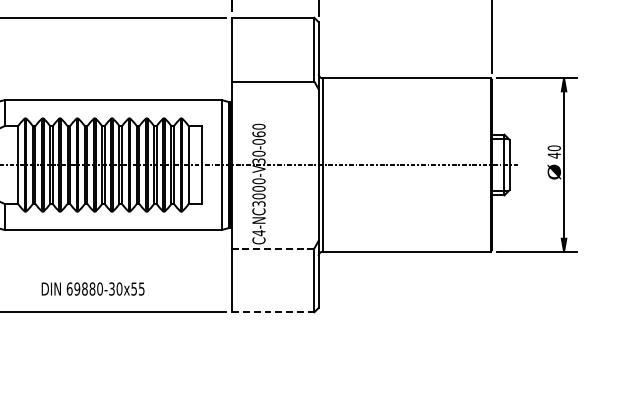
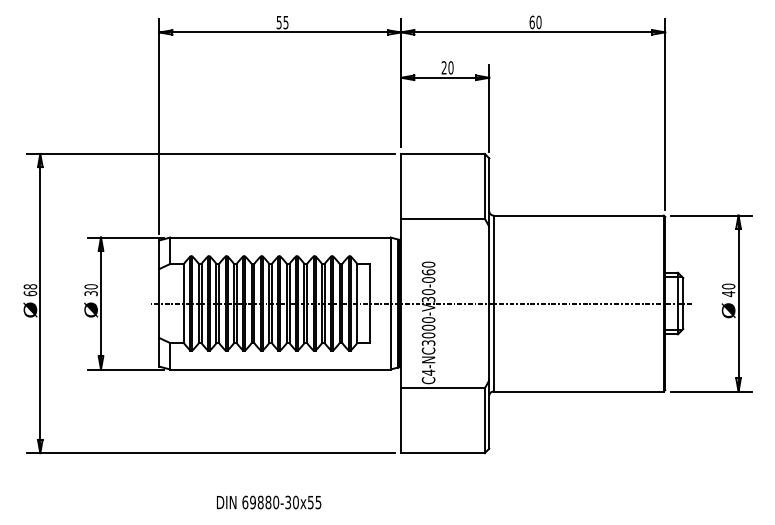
line: (273, 248) -> (443, 388), dashed -> solid
text: (93, 289) -> (269, 502), moved
line: (273, 312) -> (443, 453), dashed -> solid

